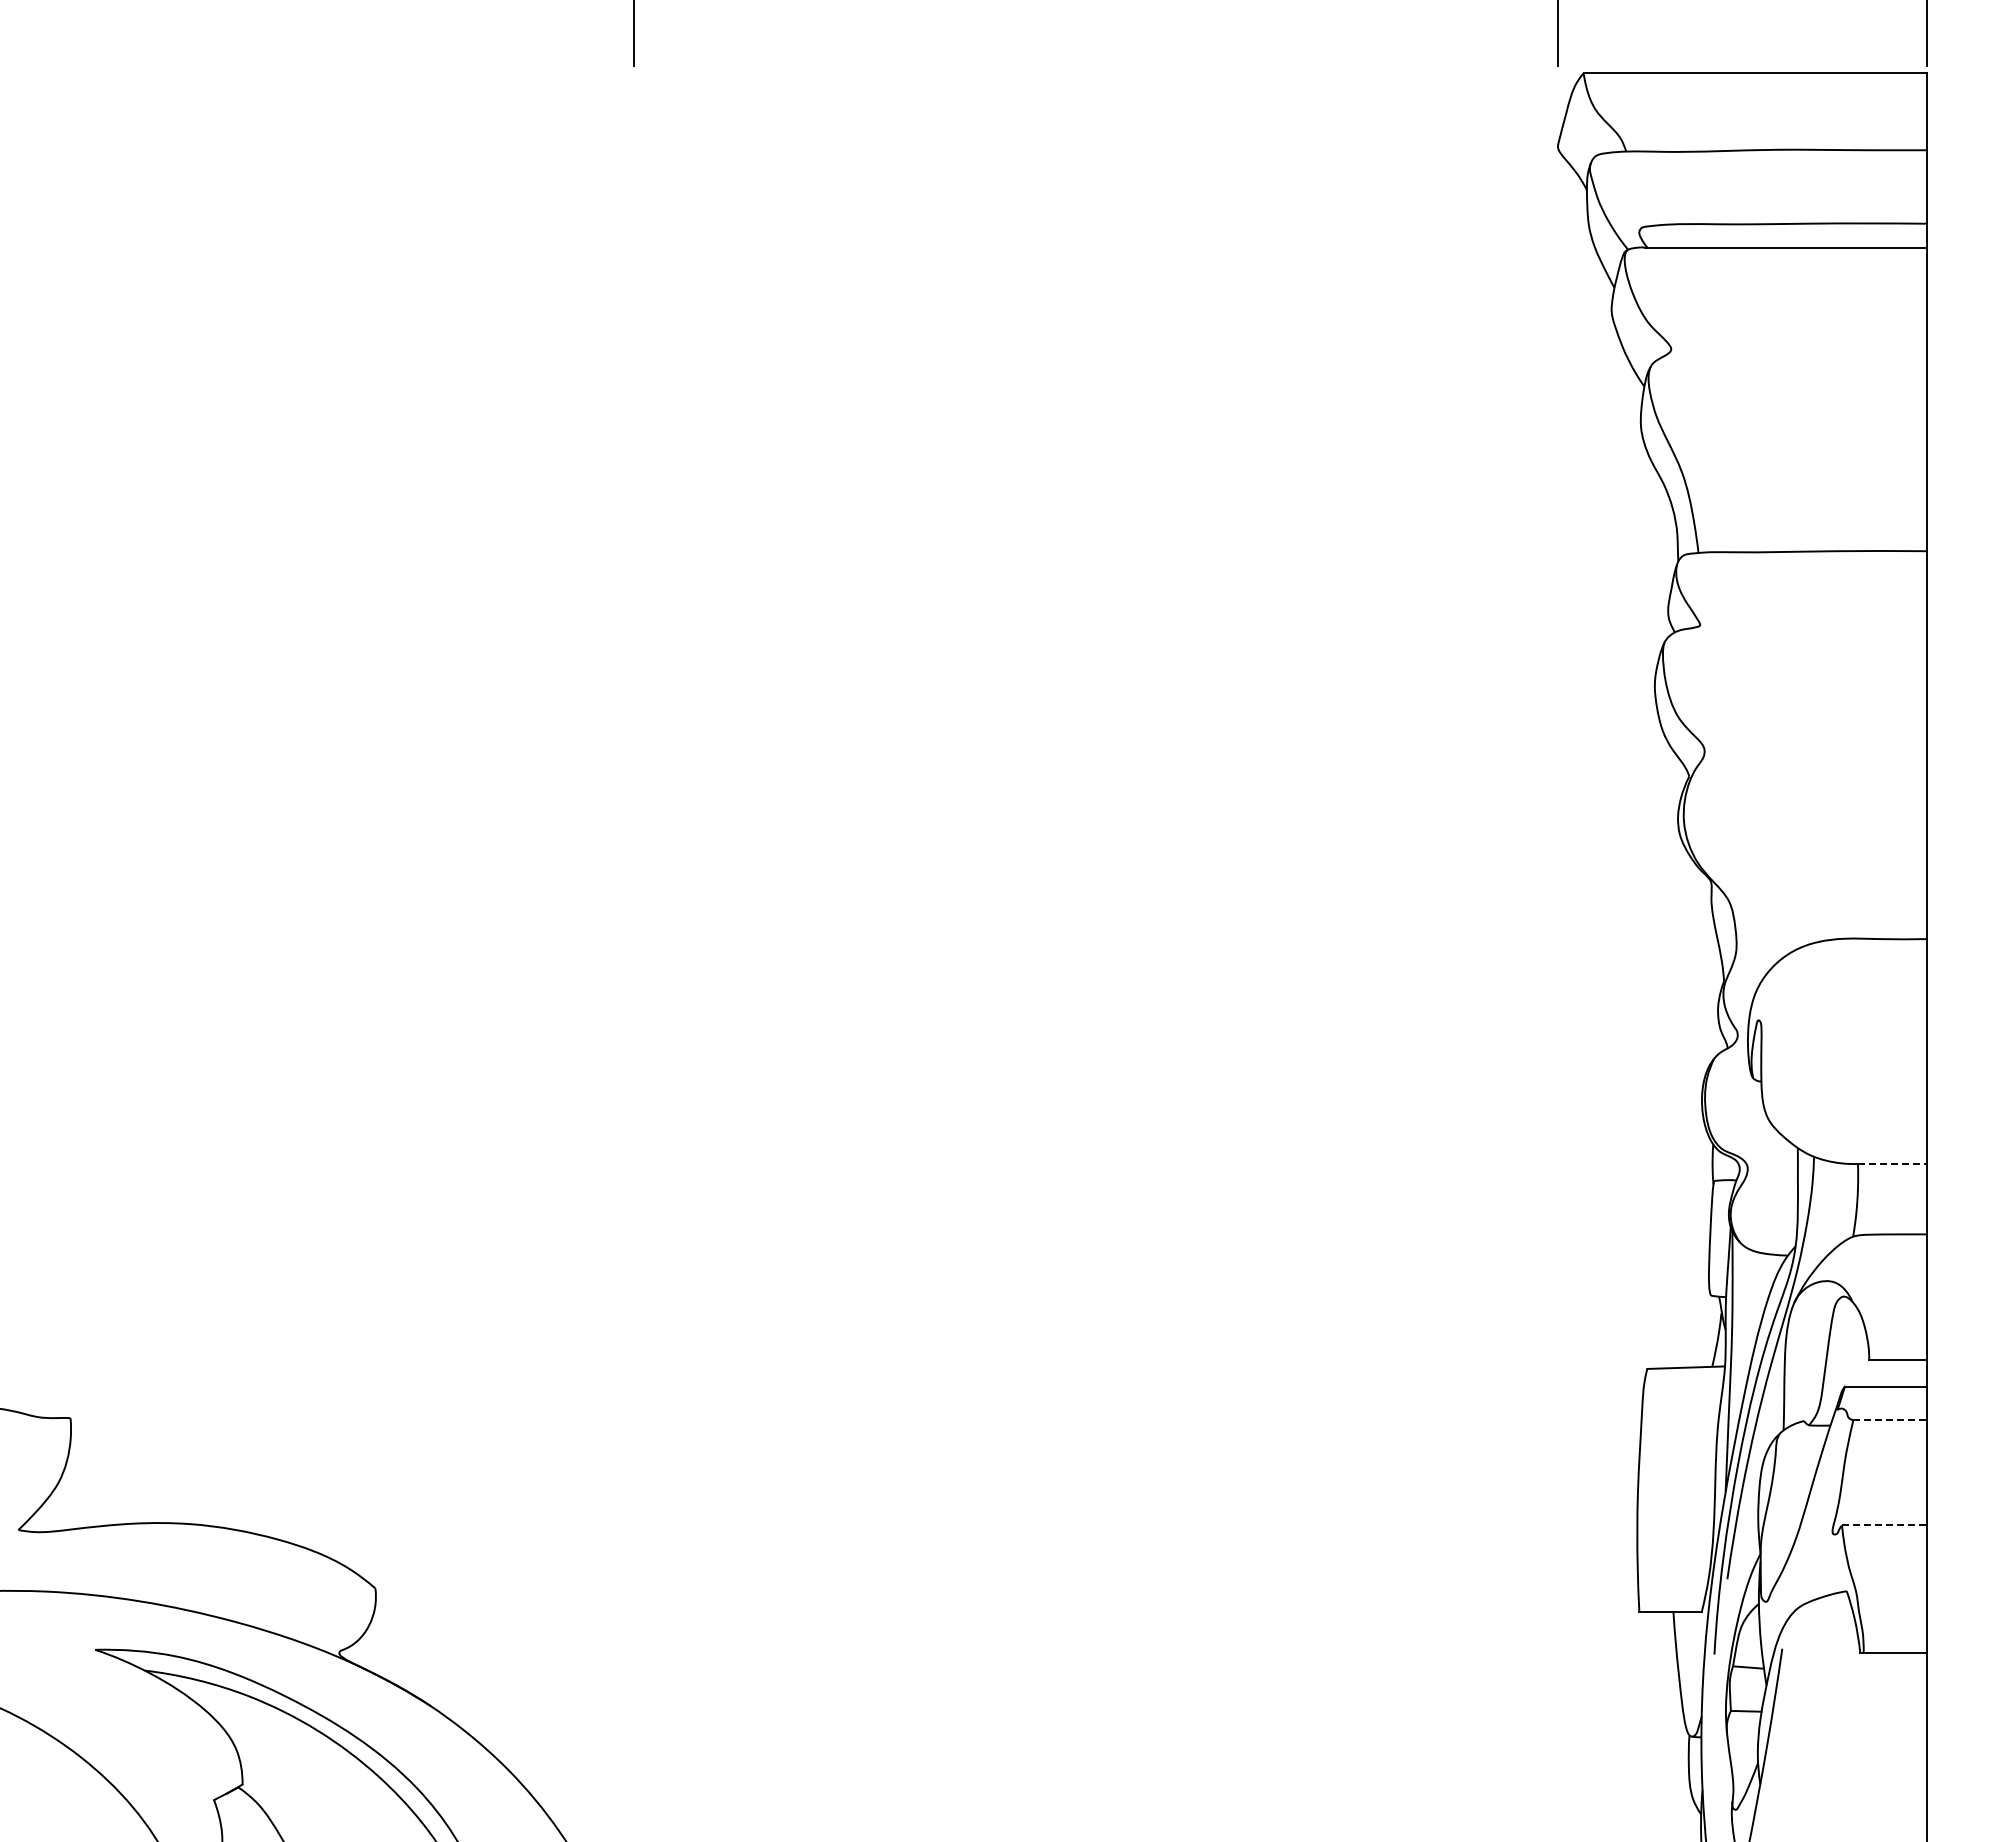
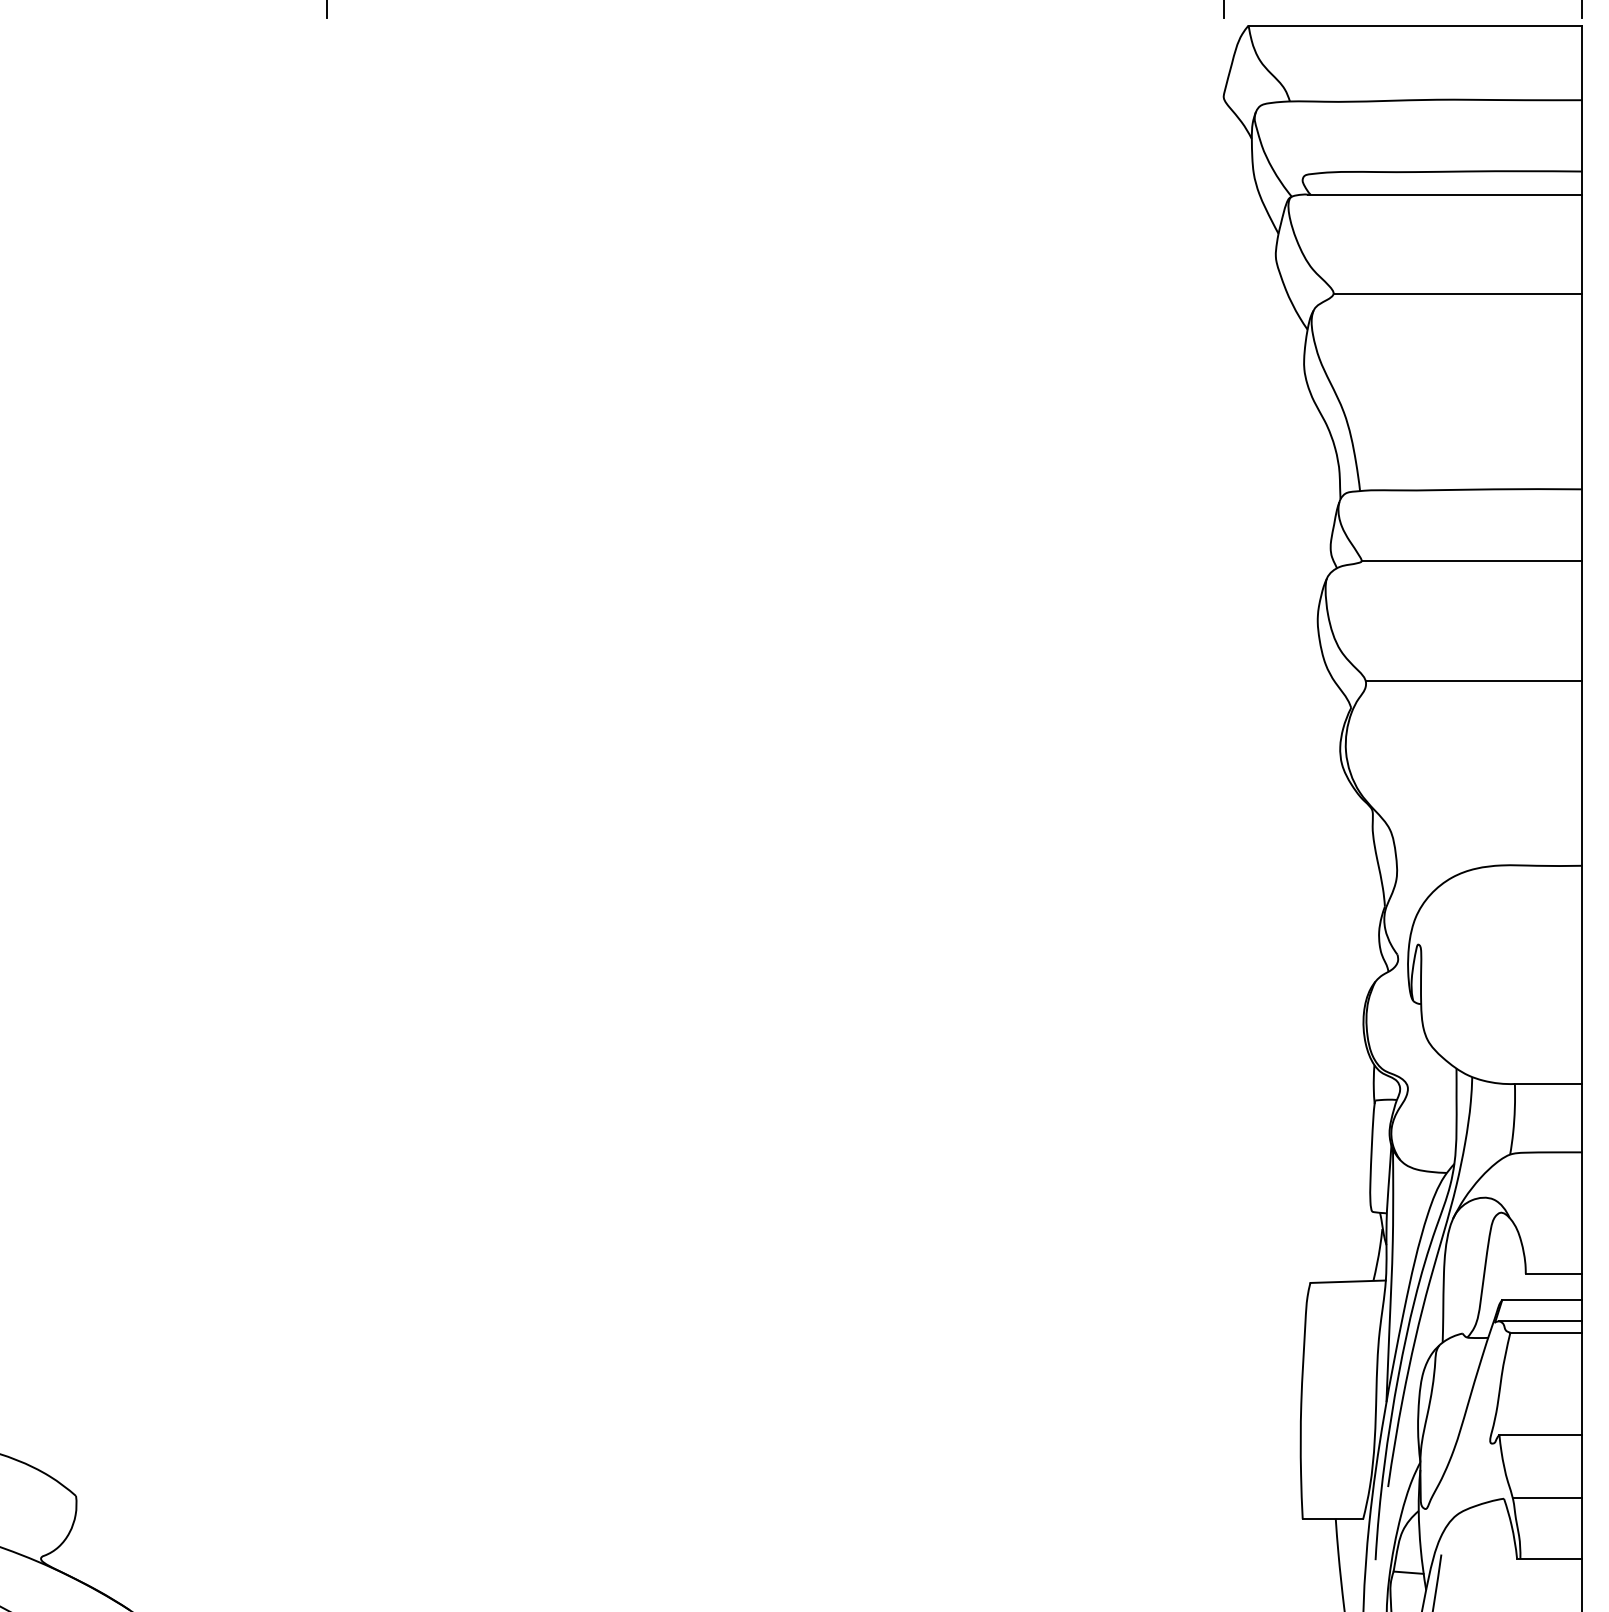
line: (1799, 349) -> (1458, 293), added
line: (1813, 625) -> (1471, 561), added
line: (1815, 748) -> (1473, 680), added
line: (1892, 1163) -> (1548, 1083), dashed -> solid
line: (1884, 1408) -> (1540, 1321), added
line: (1890, 1420) -> (1546, 1332), dashed -> solid
line: (1884, 1525) -> (1540, 1434), dashed -> solid
line: (1891, 1591) -> (1547, 1498), added

